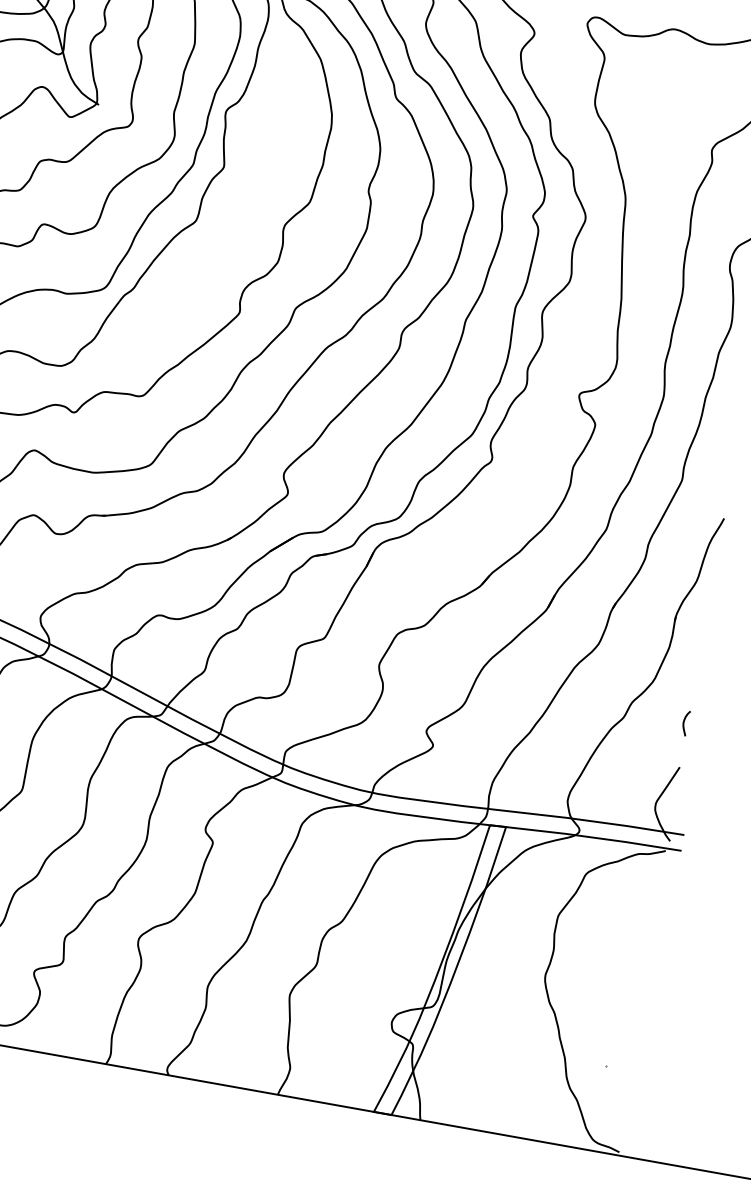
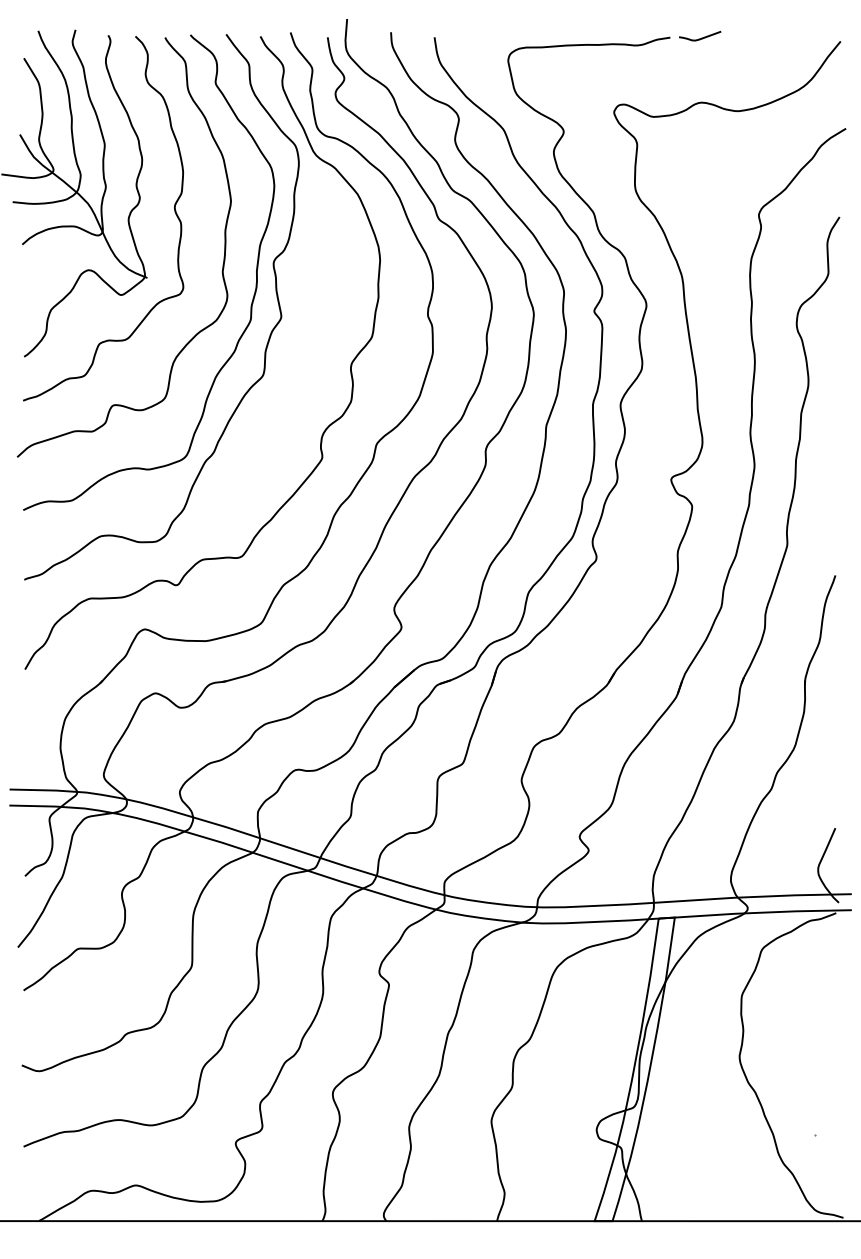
curve: (684, 722) -> (832, 783), removed

